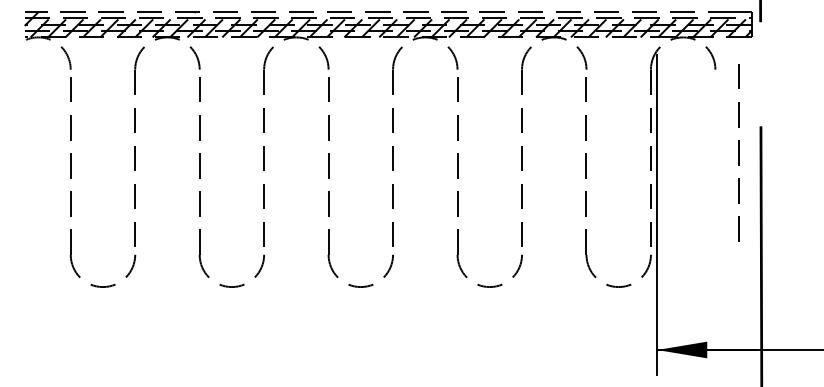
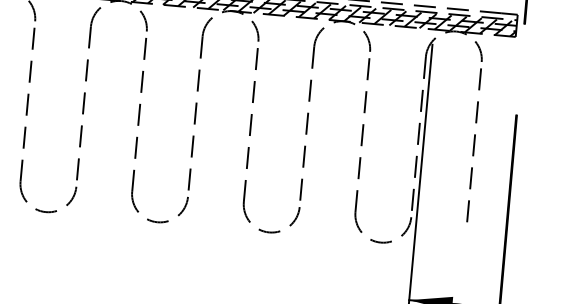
line: (738, 152) -> (473, 144), moved

